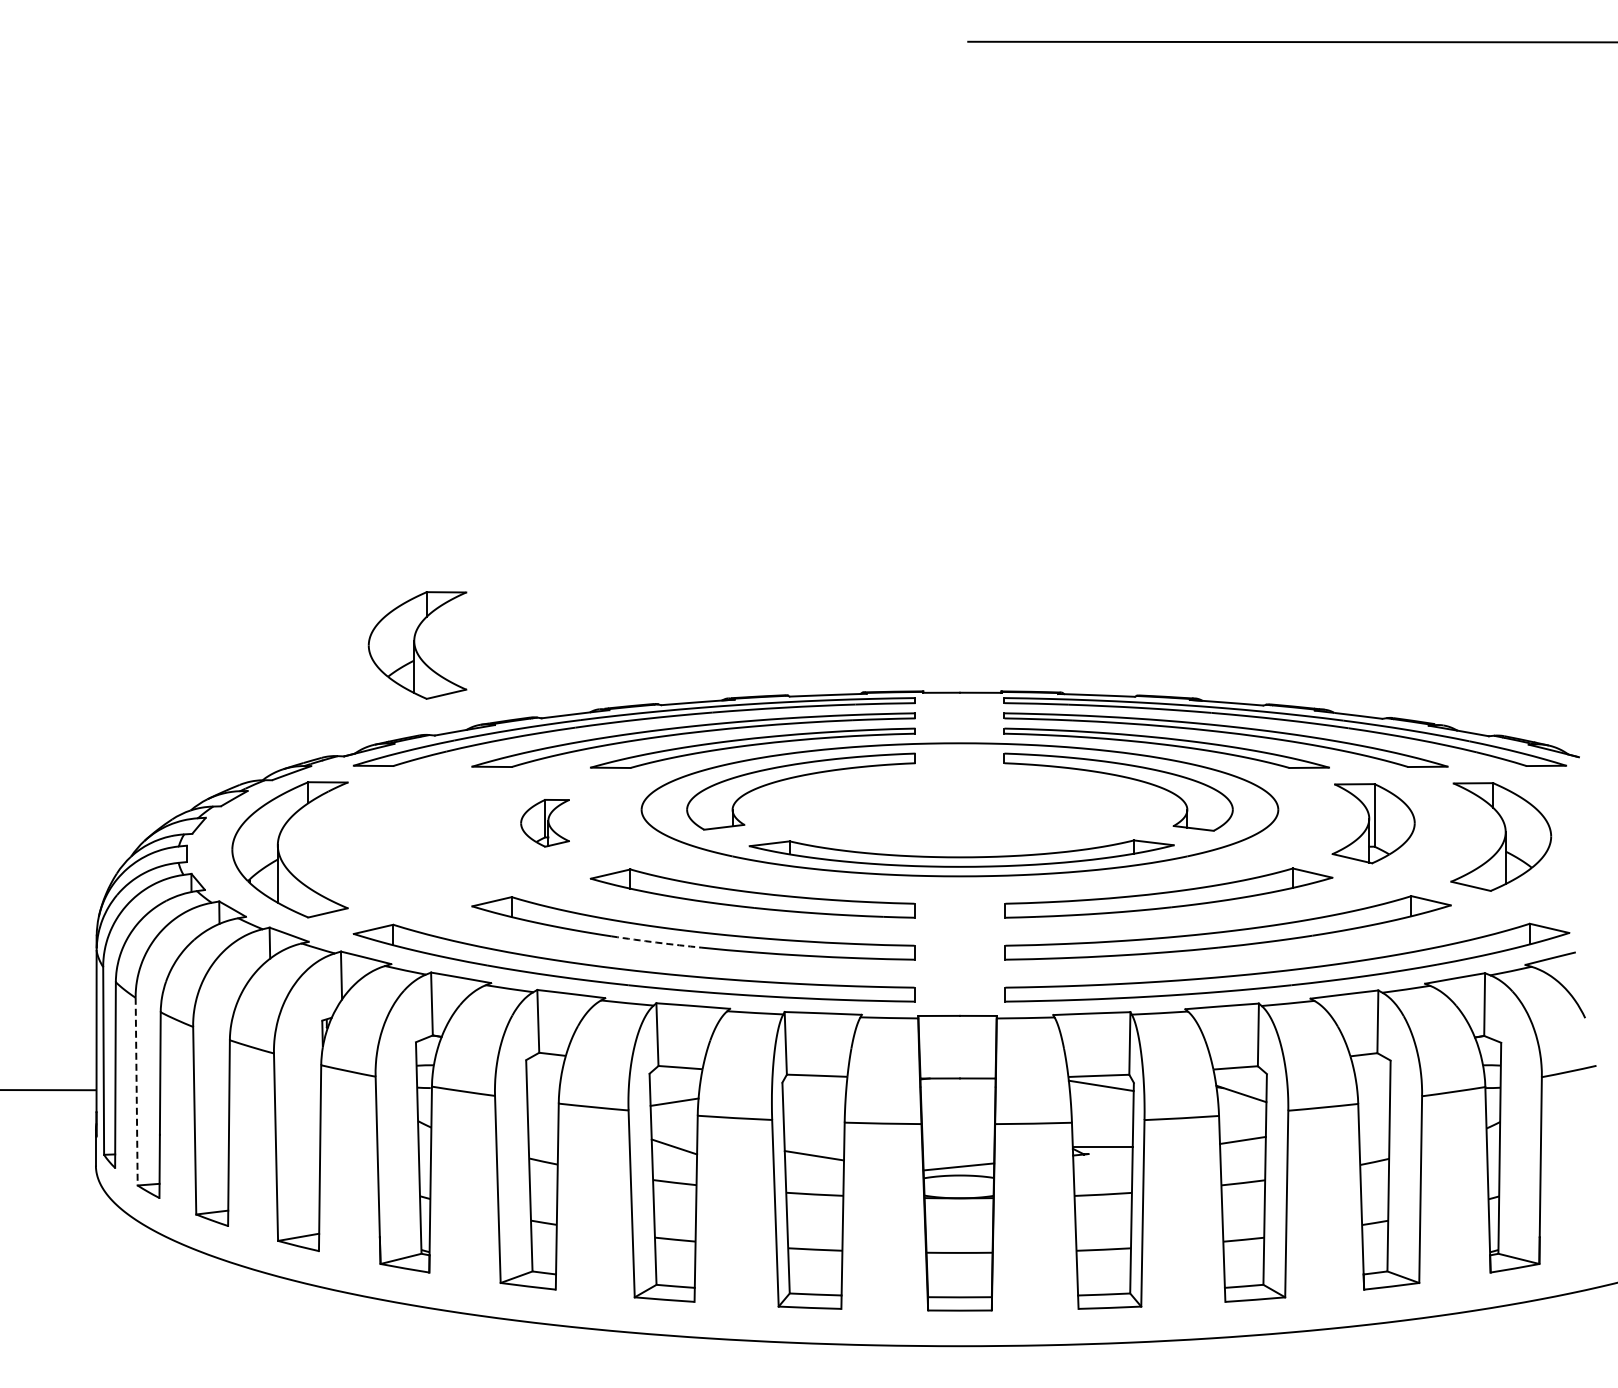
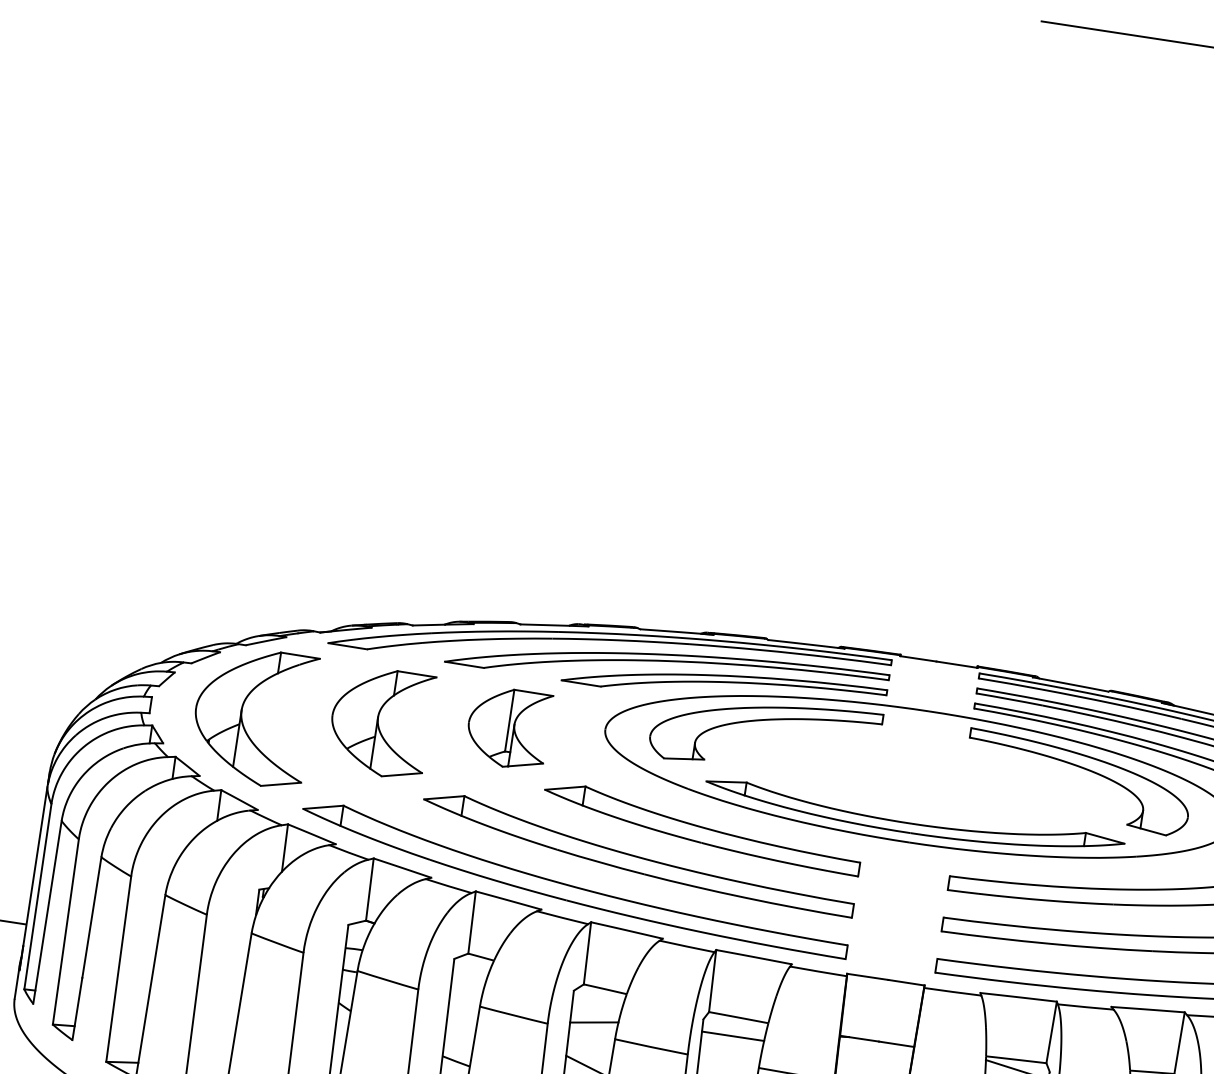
part: (417, 645) -> (380, 722), moved
part: (544, 823) -> (507, 728), size x1.67
arc: (656, 942) -> (600, 862), dashed -> solid
line: (136, 1091) -> (65, 931), dashed -> solid
line: (813, 1095) -> (732, 1036), added

